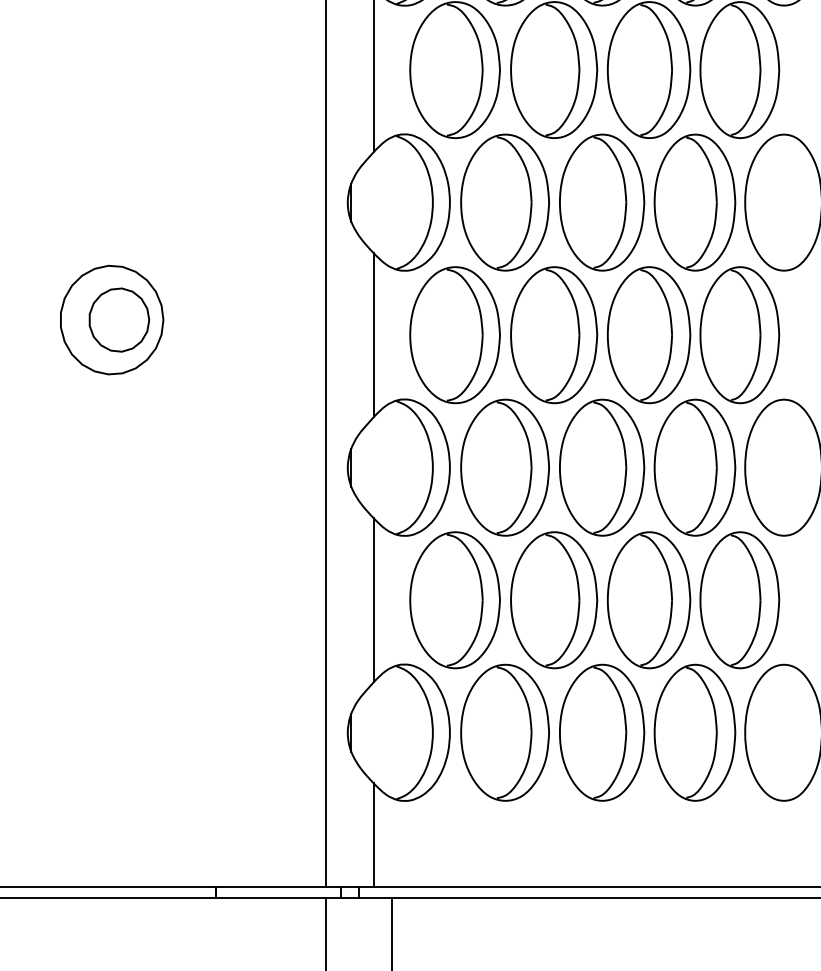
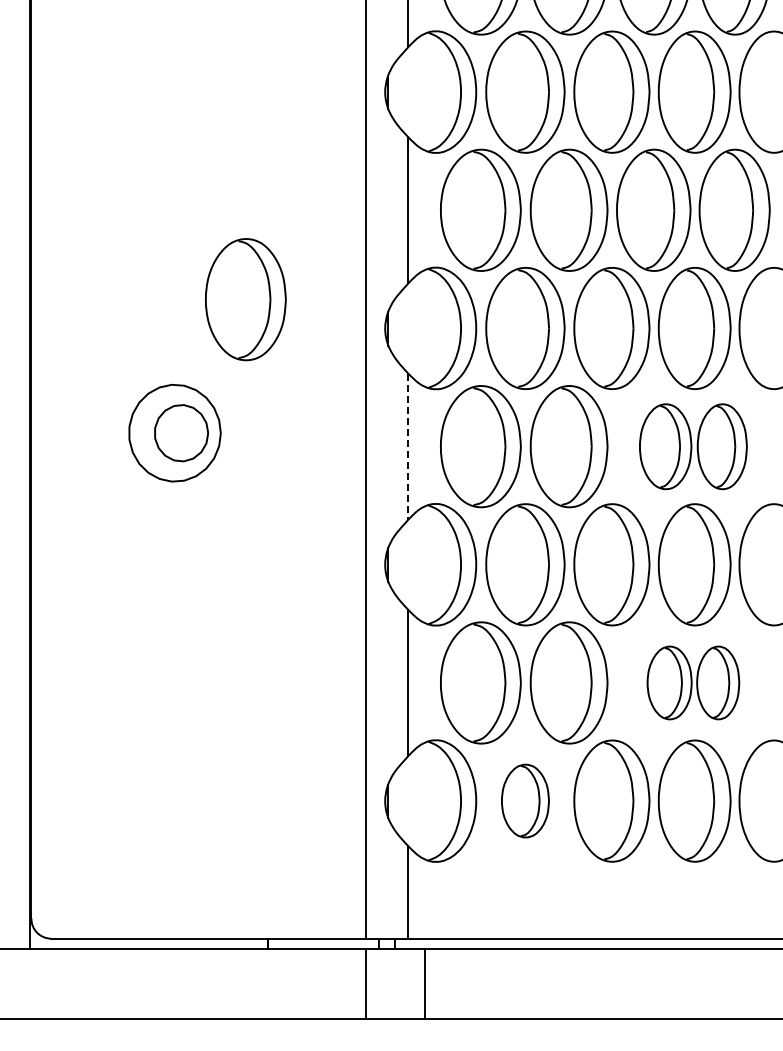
part: (191, 170) -> (245, 299), added
part: (693, 335) -> (693, 446), size x0.7
line: (373, 336) -> (408, 447), solid -> dashed
part: (693, 599) -> (693, 682), size x0.6
part: (505, 732) -> (525, 800), size x0.6

